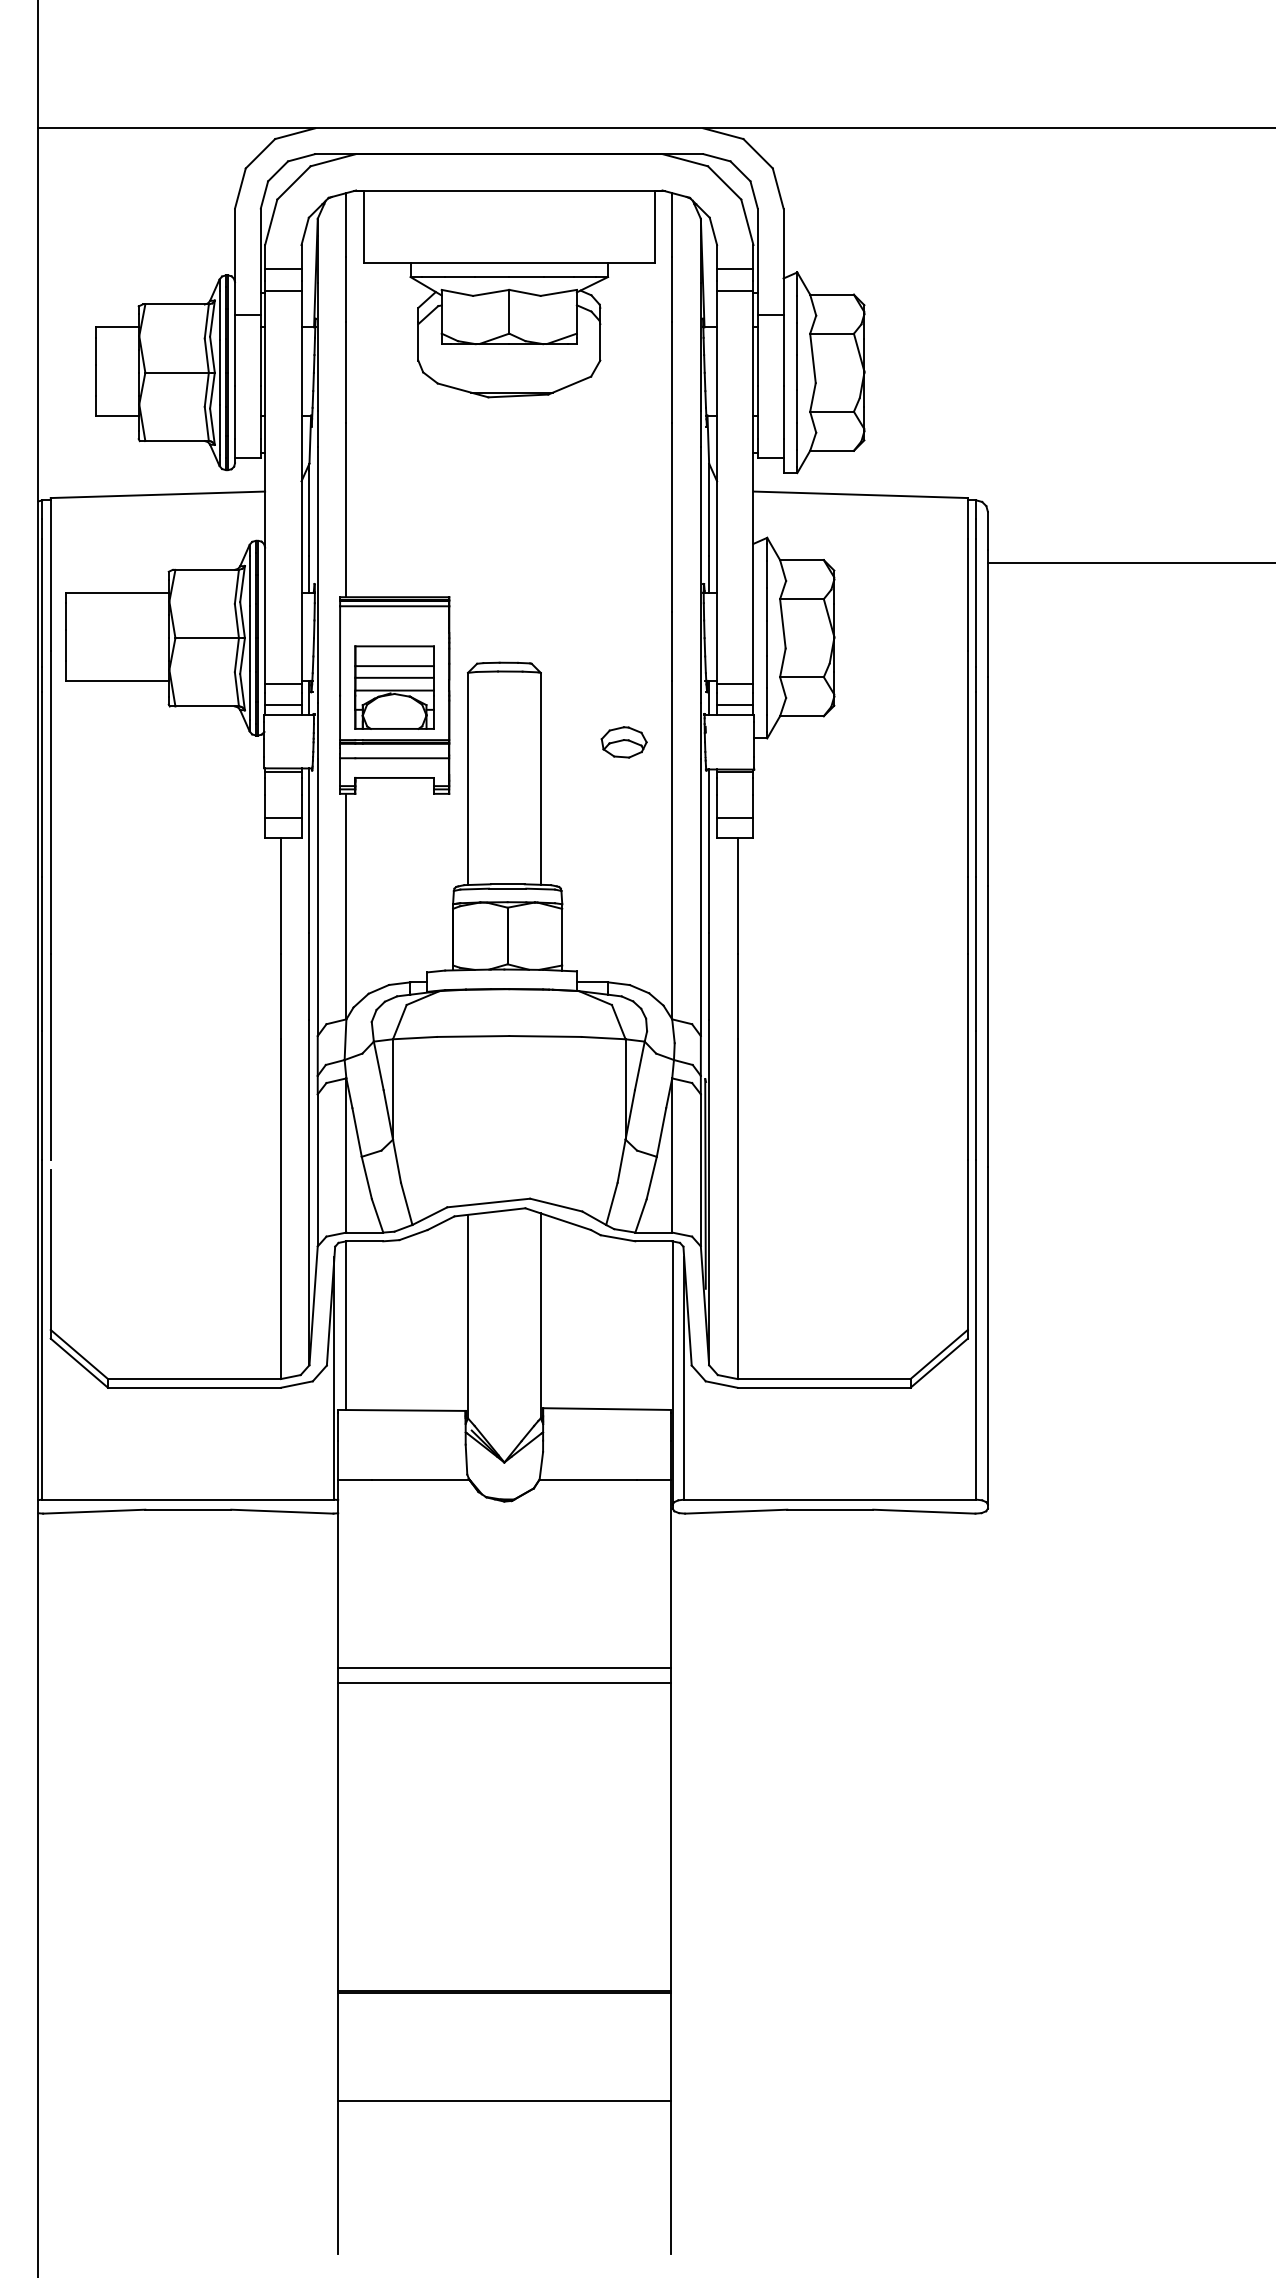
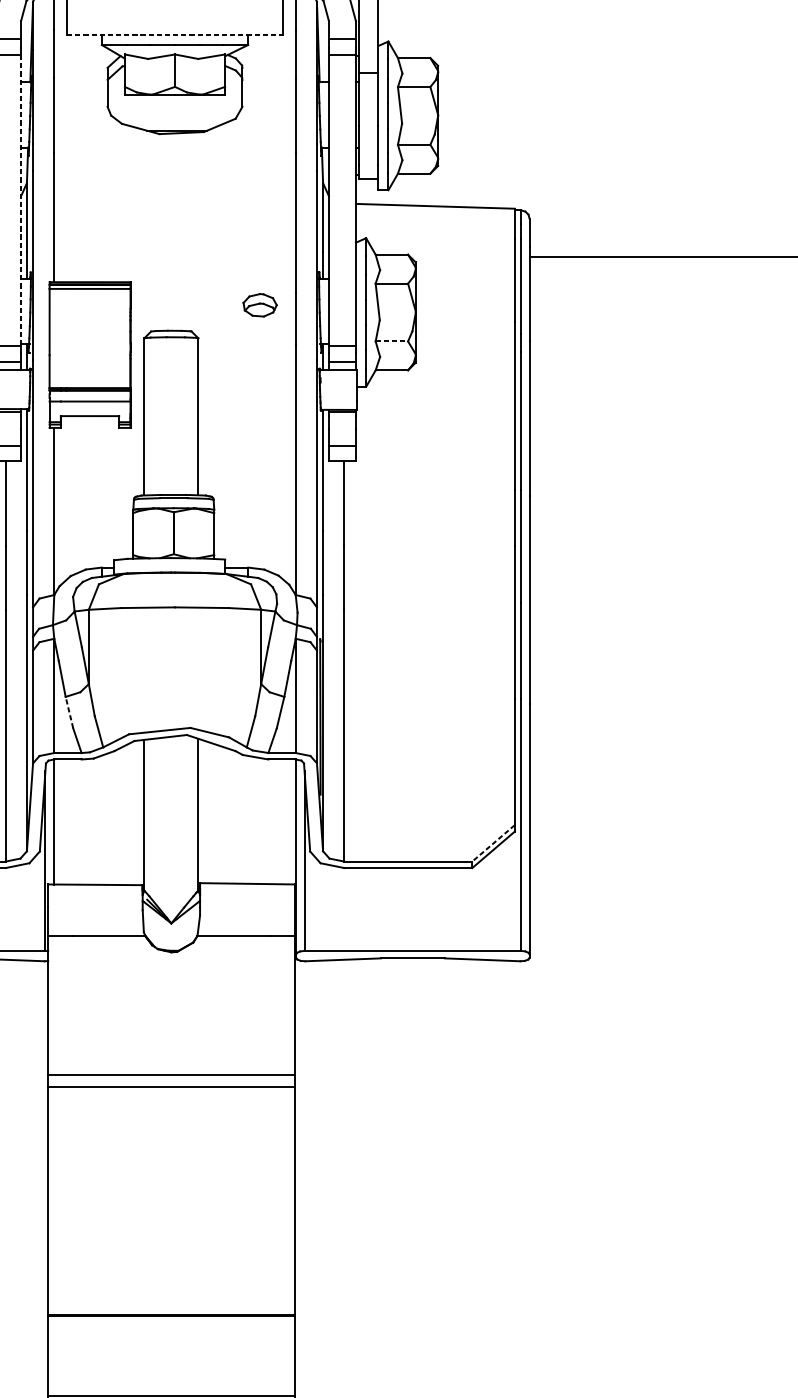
line: (509, 263) -> (175, 34), solid -> dashed
line: (301, 487) -> (21, 200), solid -> dashed
line: (801, 677) -> (391, 341), solid -> dashed
part: (394, 687) -> (89, 349), removed
part: (623, 742) -> (259, 305), moved
line: (366, 1177) -> (69, 712), solid -> dashed
line: (939, 1354) -> (493, 843), solid -> dashed

